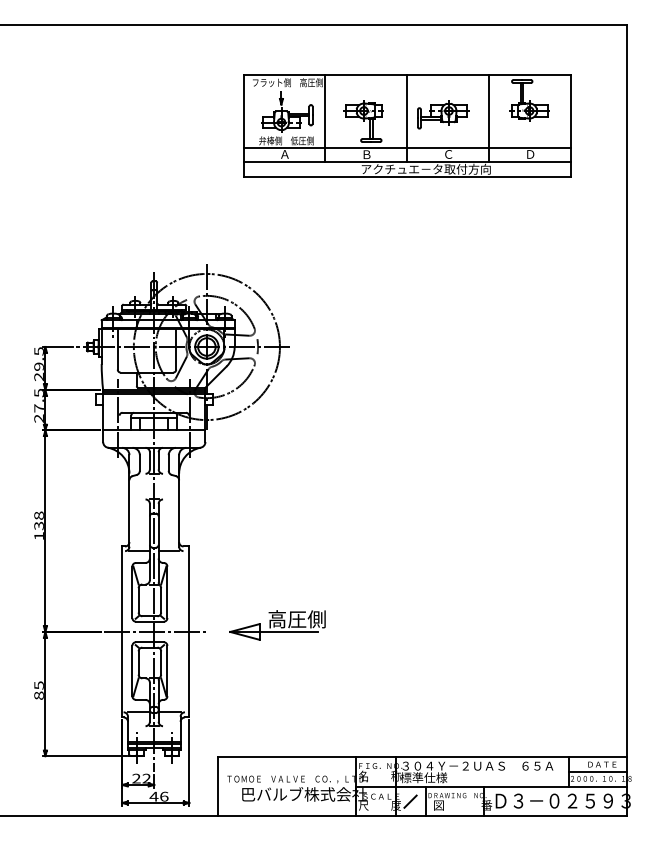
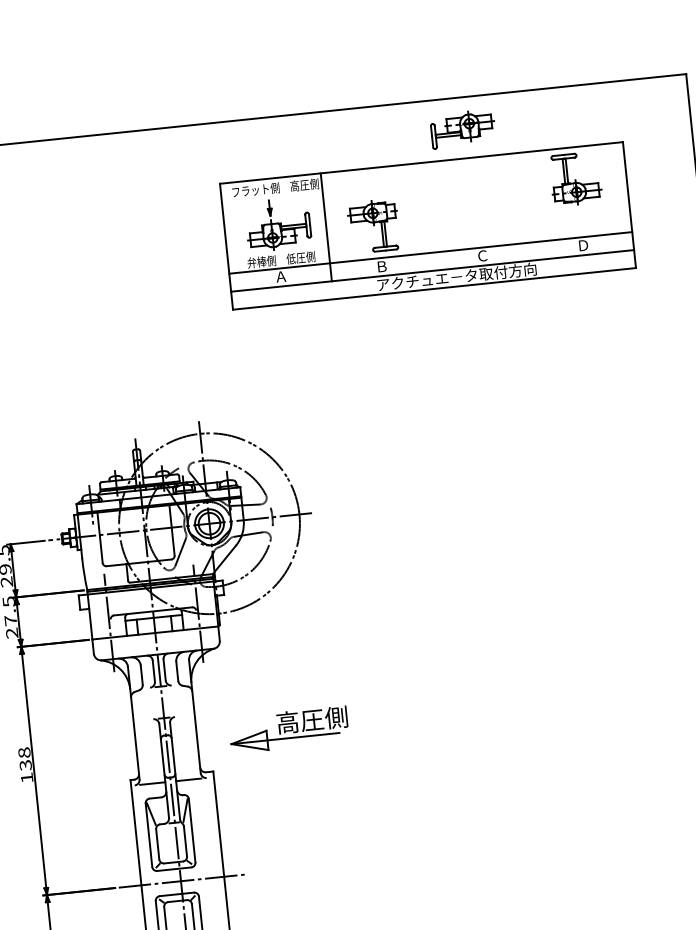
part: (443, 114) -> (463, 128), moved
line: (407, 118) -> (427, 216), removed
line: (489, 118) -> (528, 206), removed
part: (277, 625) -> (288, 730), moved

